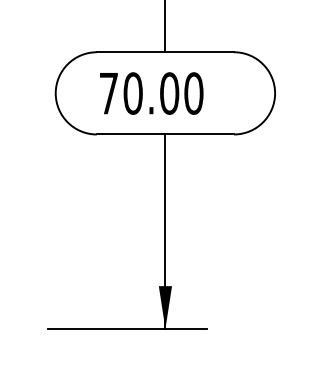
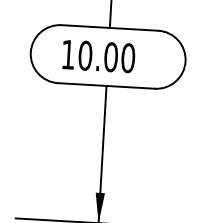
text: (108, 93) -> (68, 54), 70.00 -> 10.00

